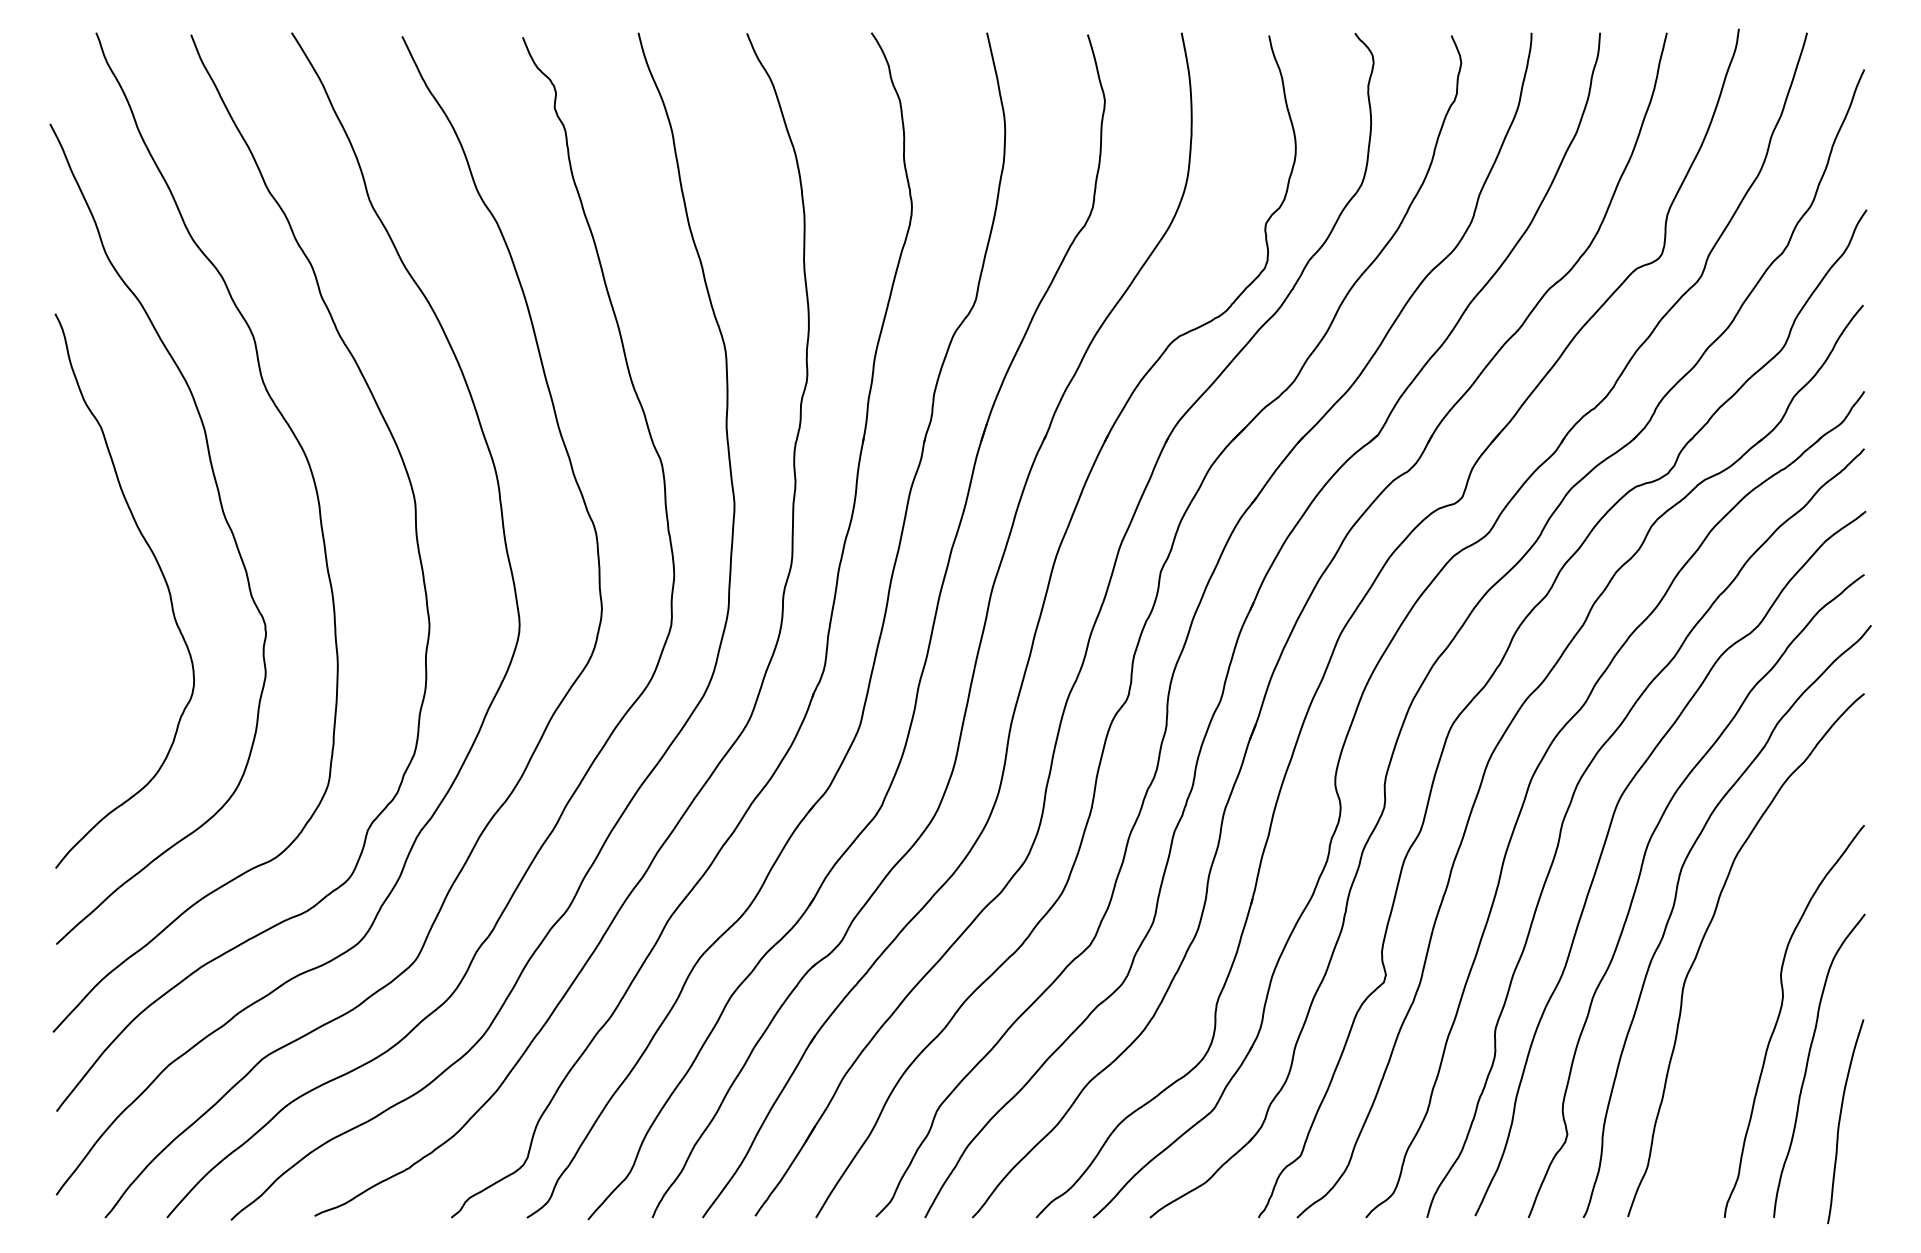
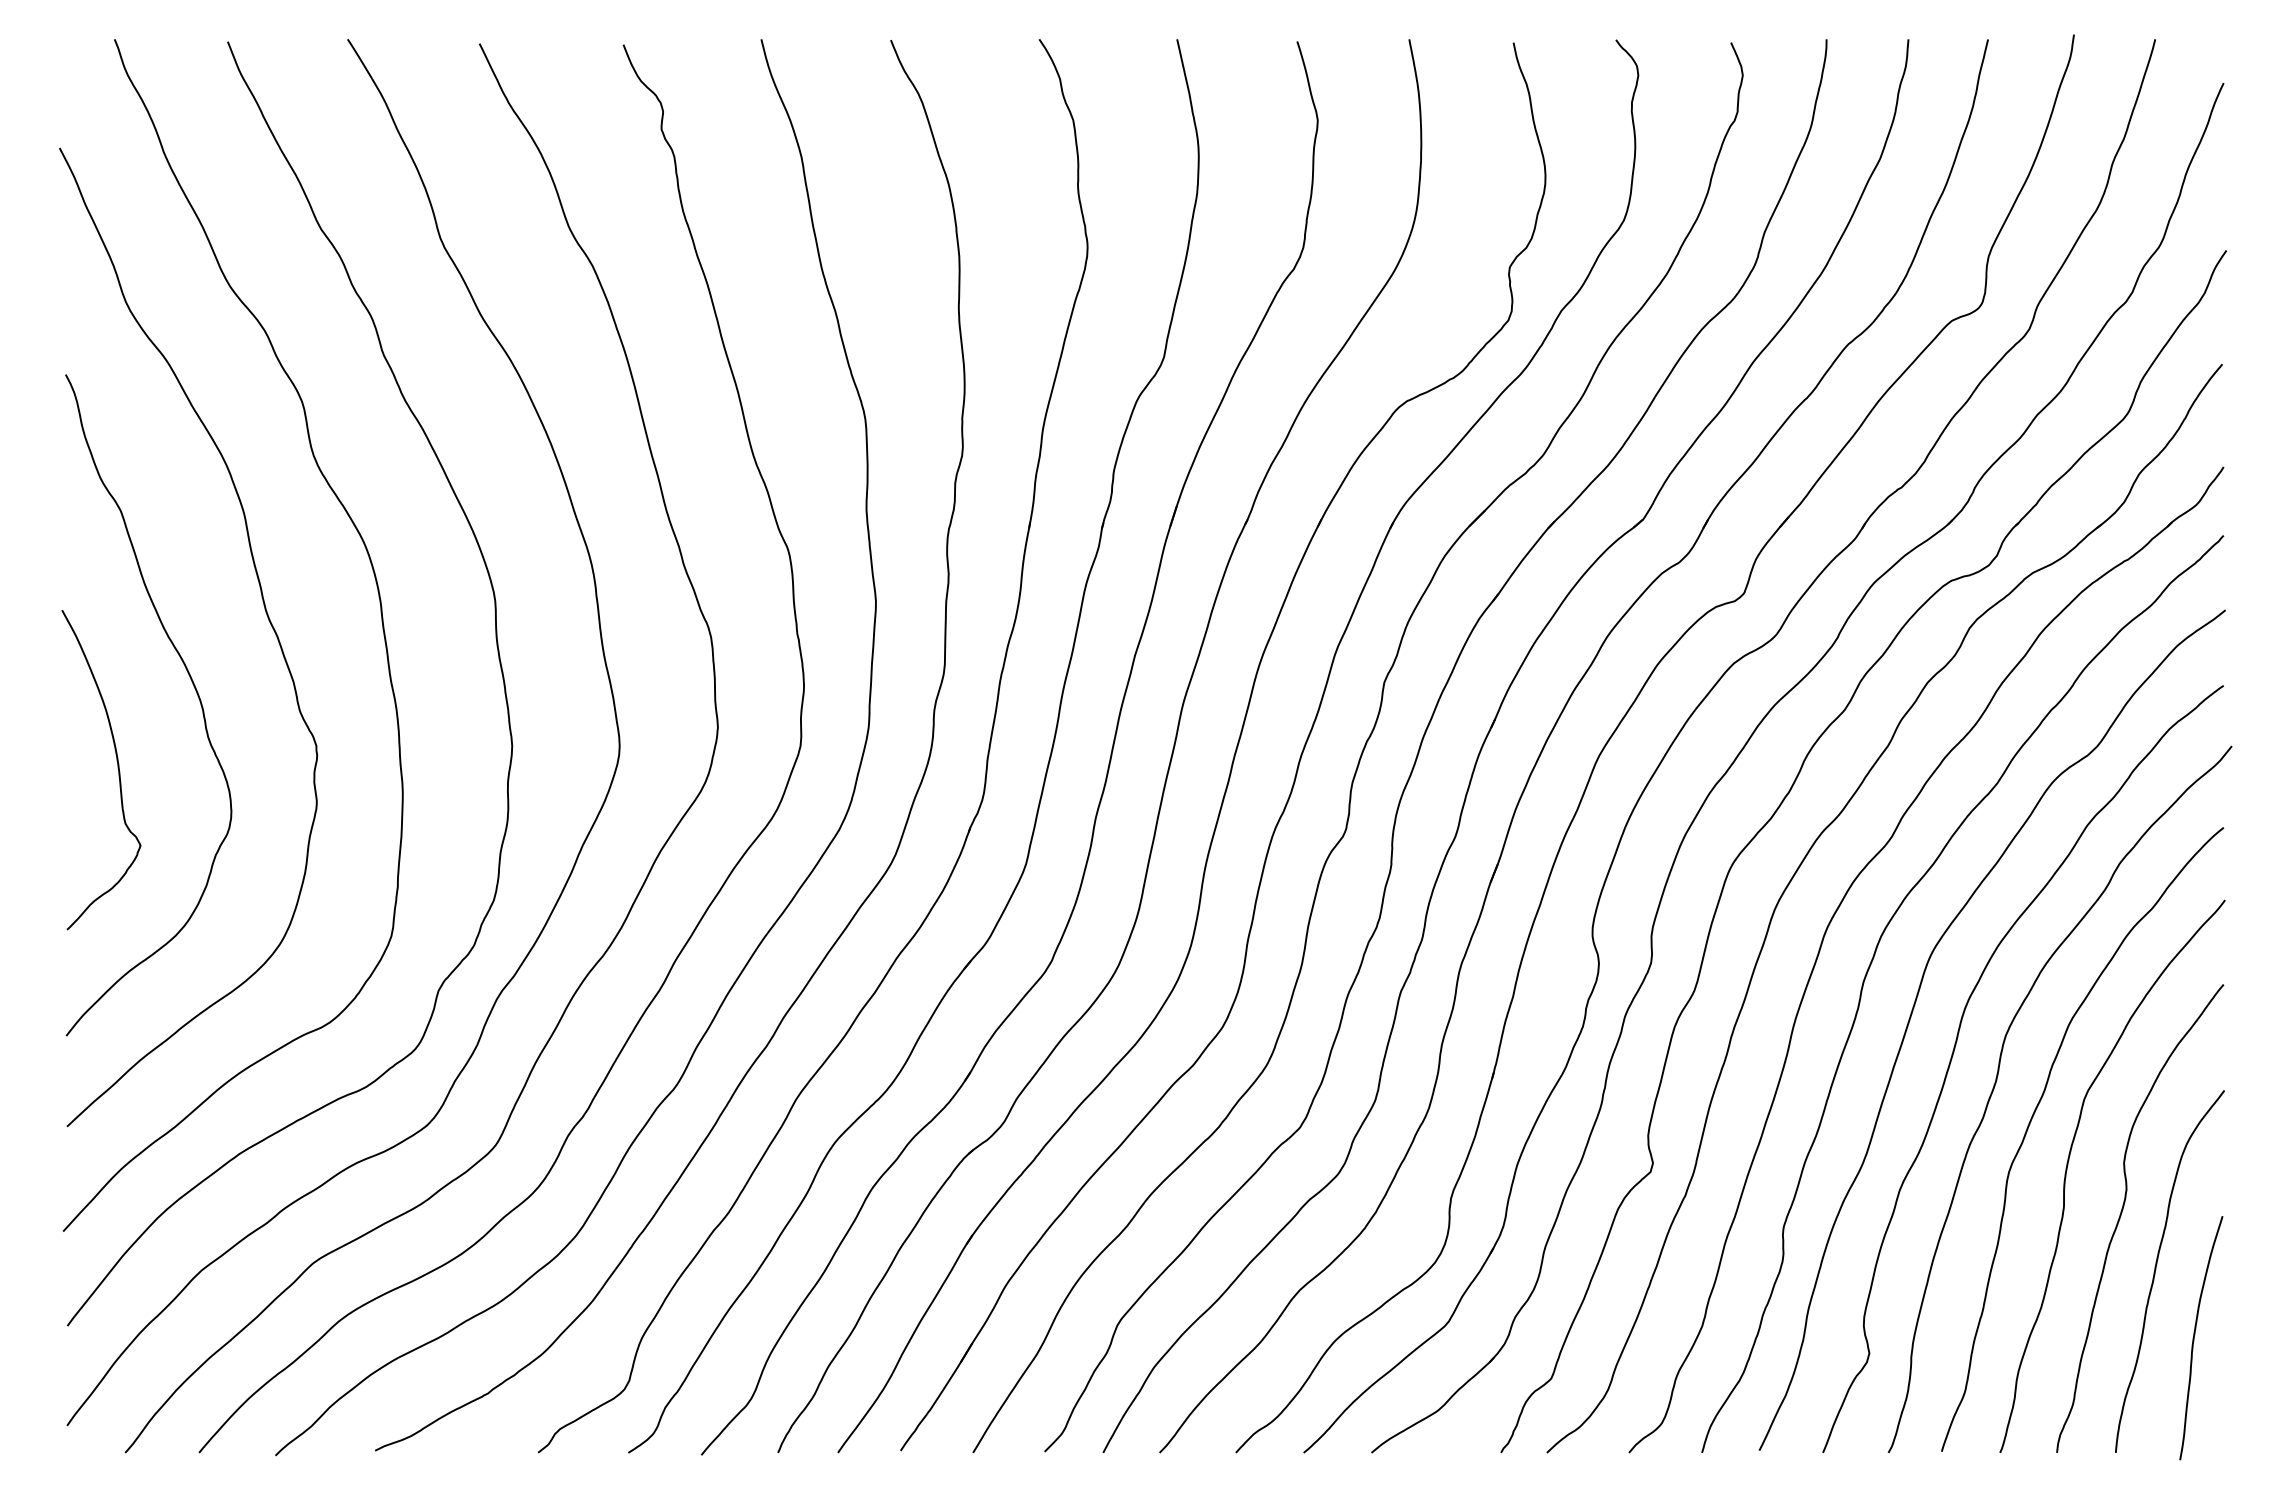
curve: (98, 644) -> (117, 768), added
curve: (1734, 976) -> (2068, 1165), added

